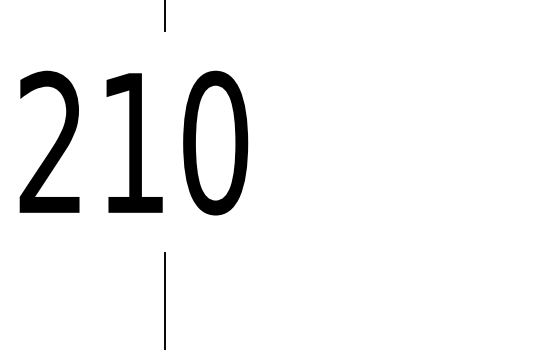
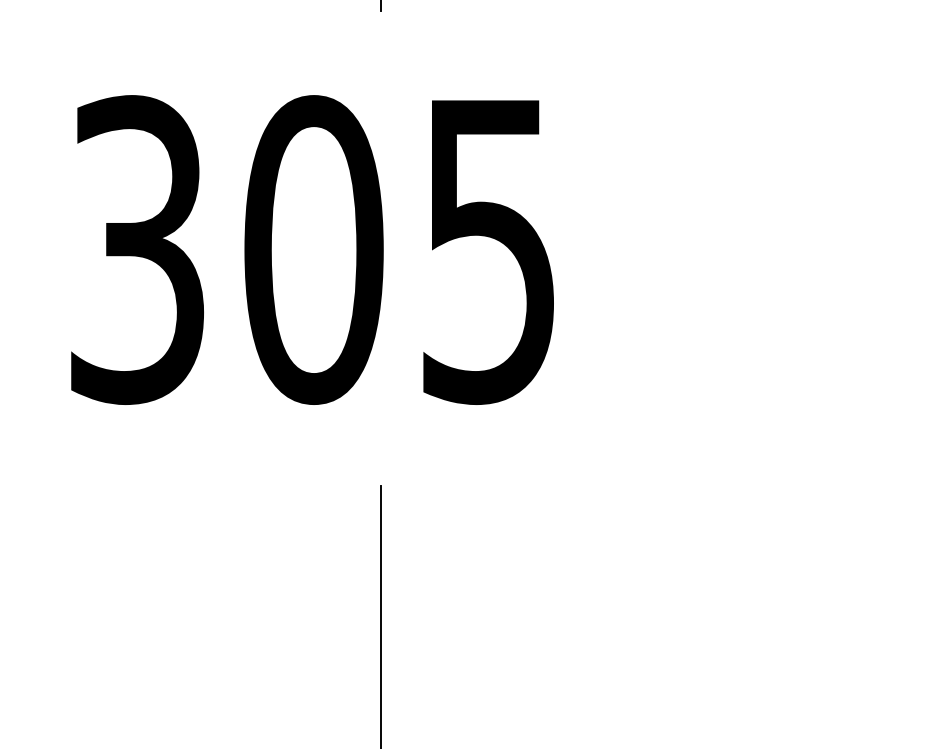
text: (133, 142) -> (314, 248), 210 -> 305

